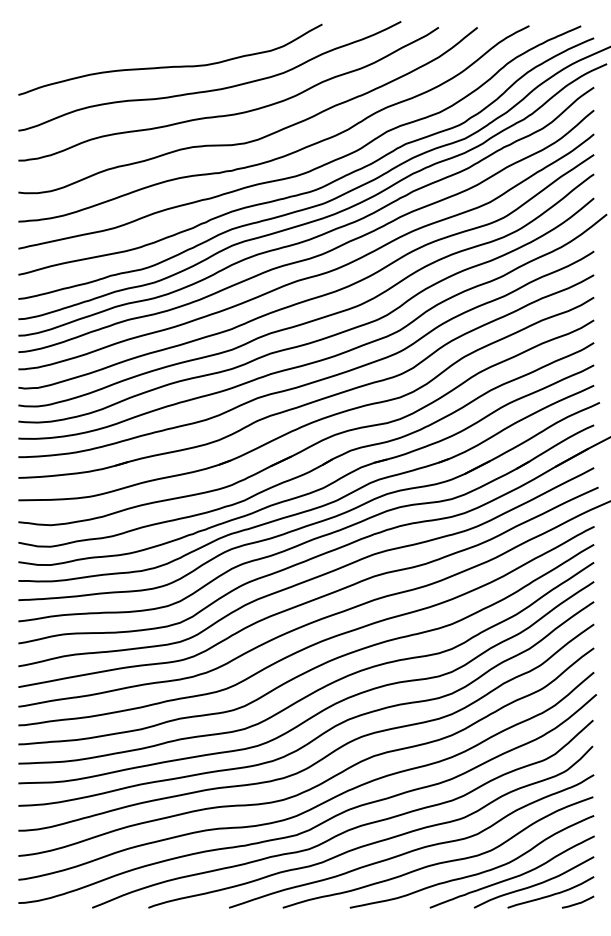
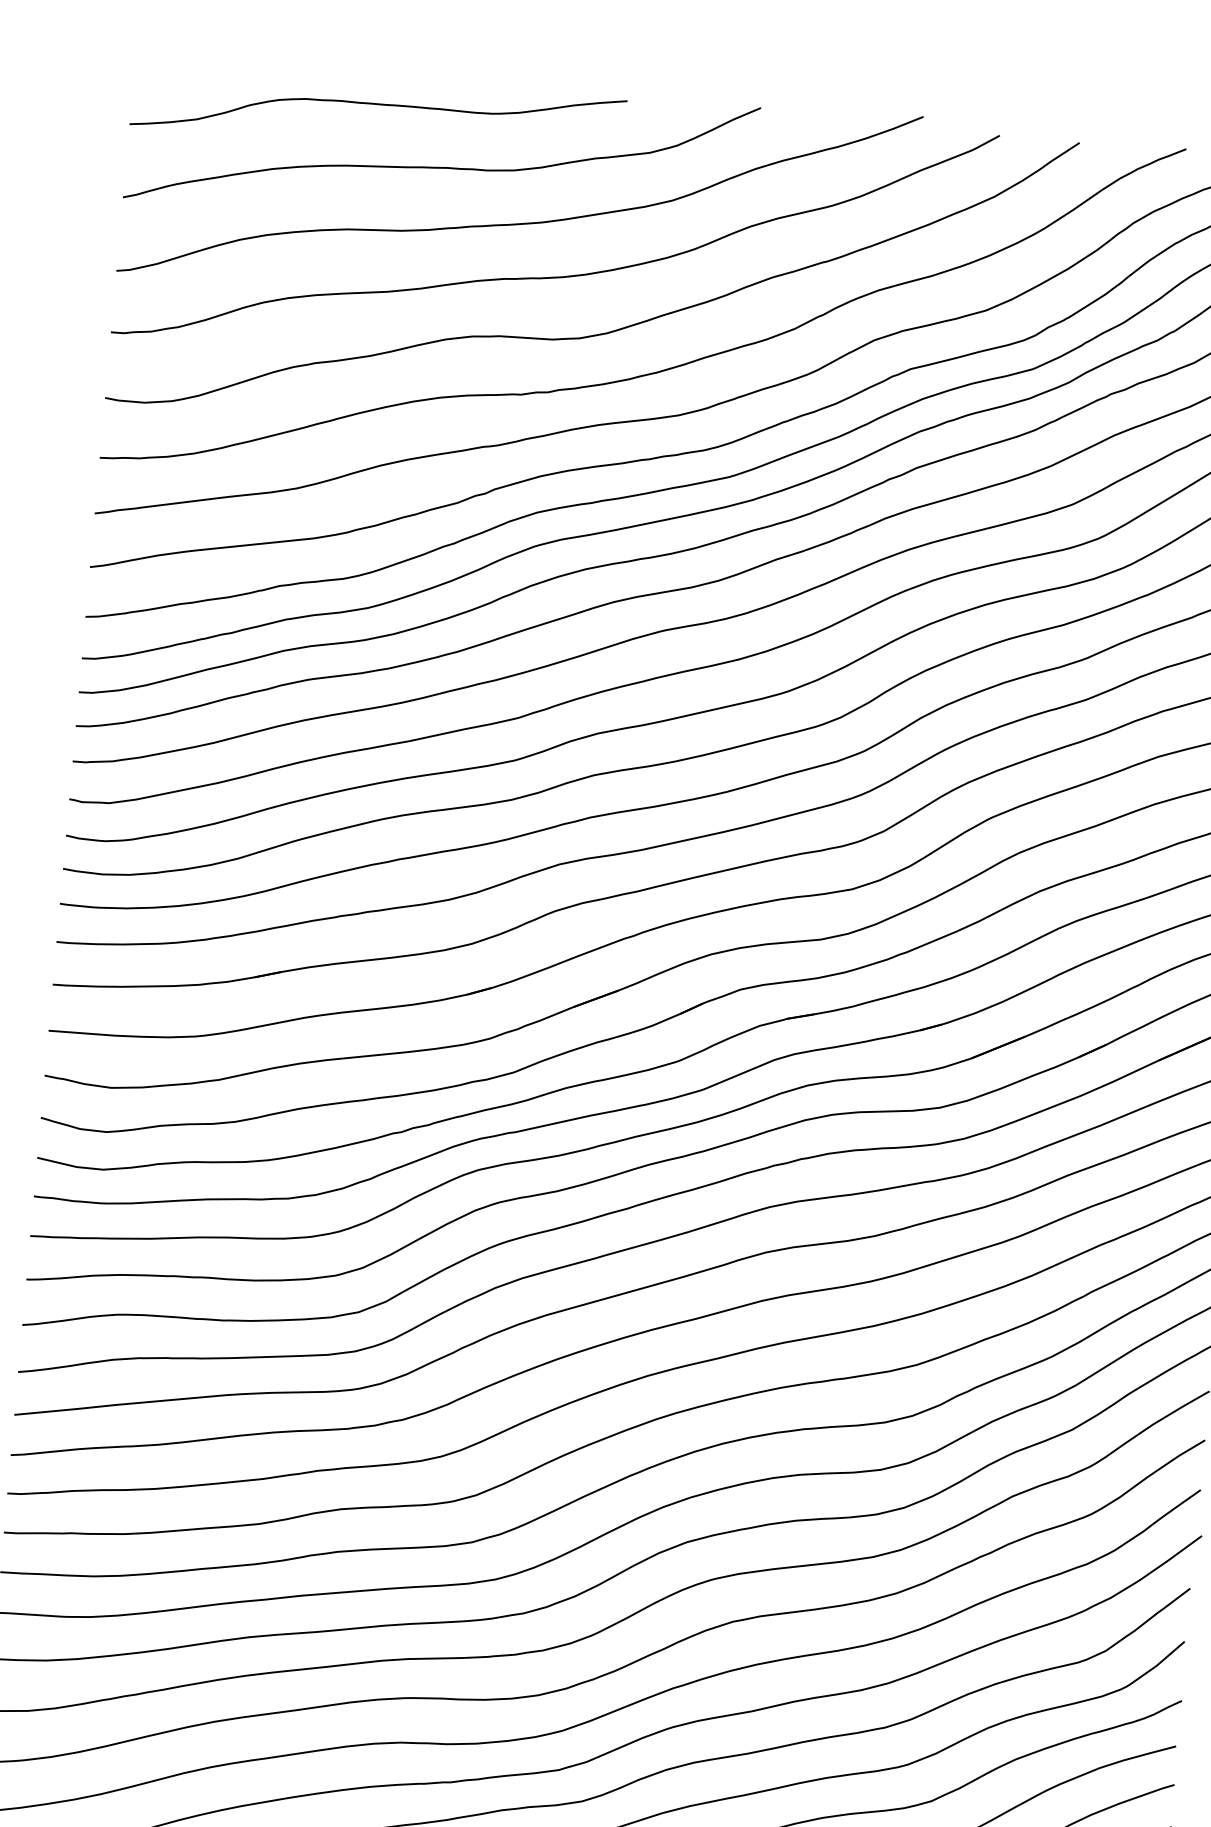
curve: (137, 39) -> (378, 105), added

